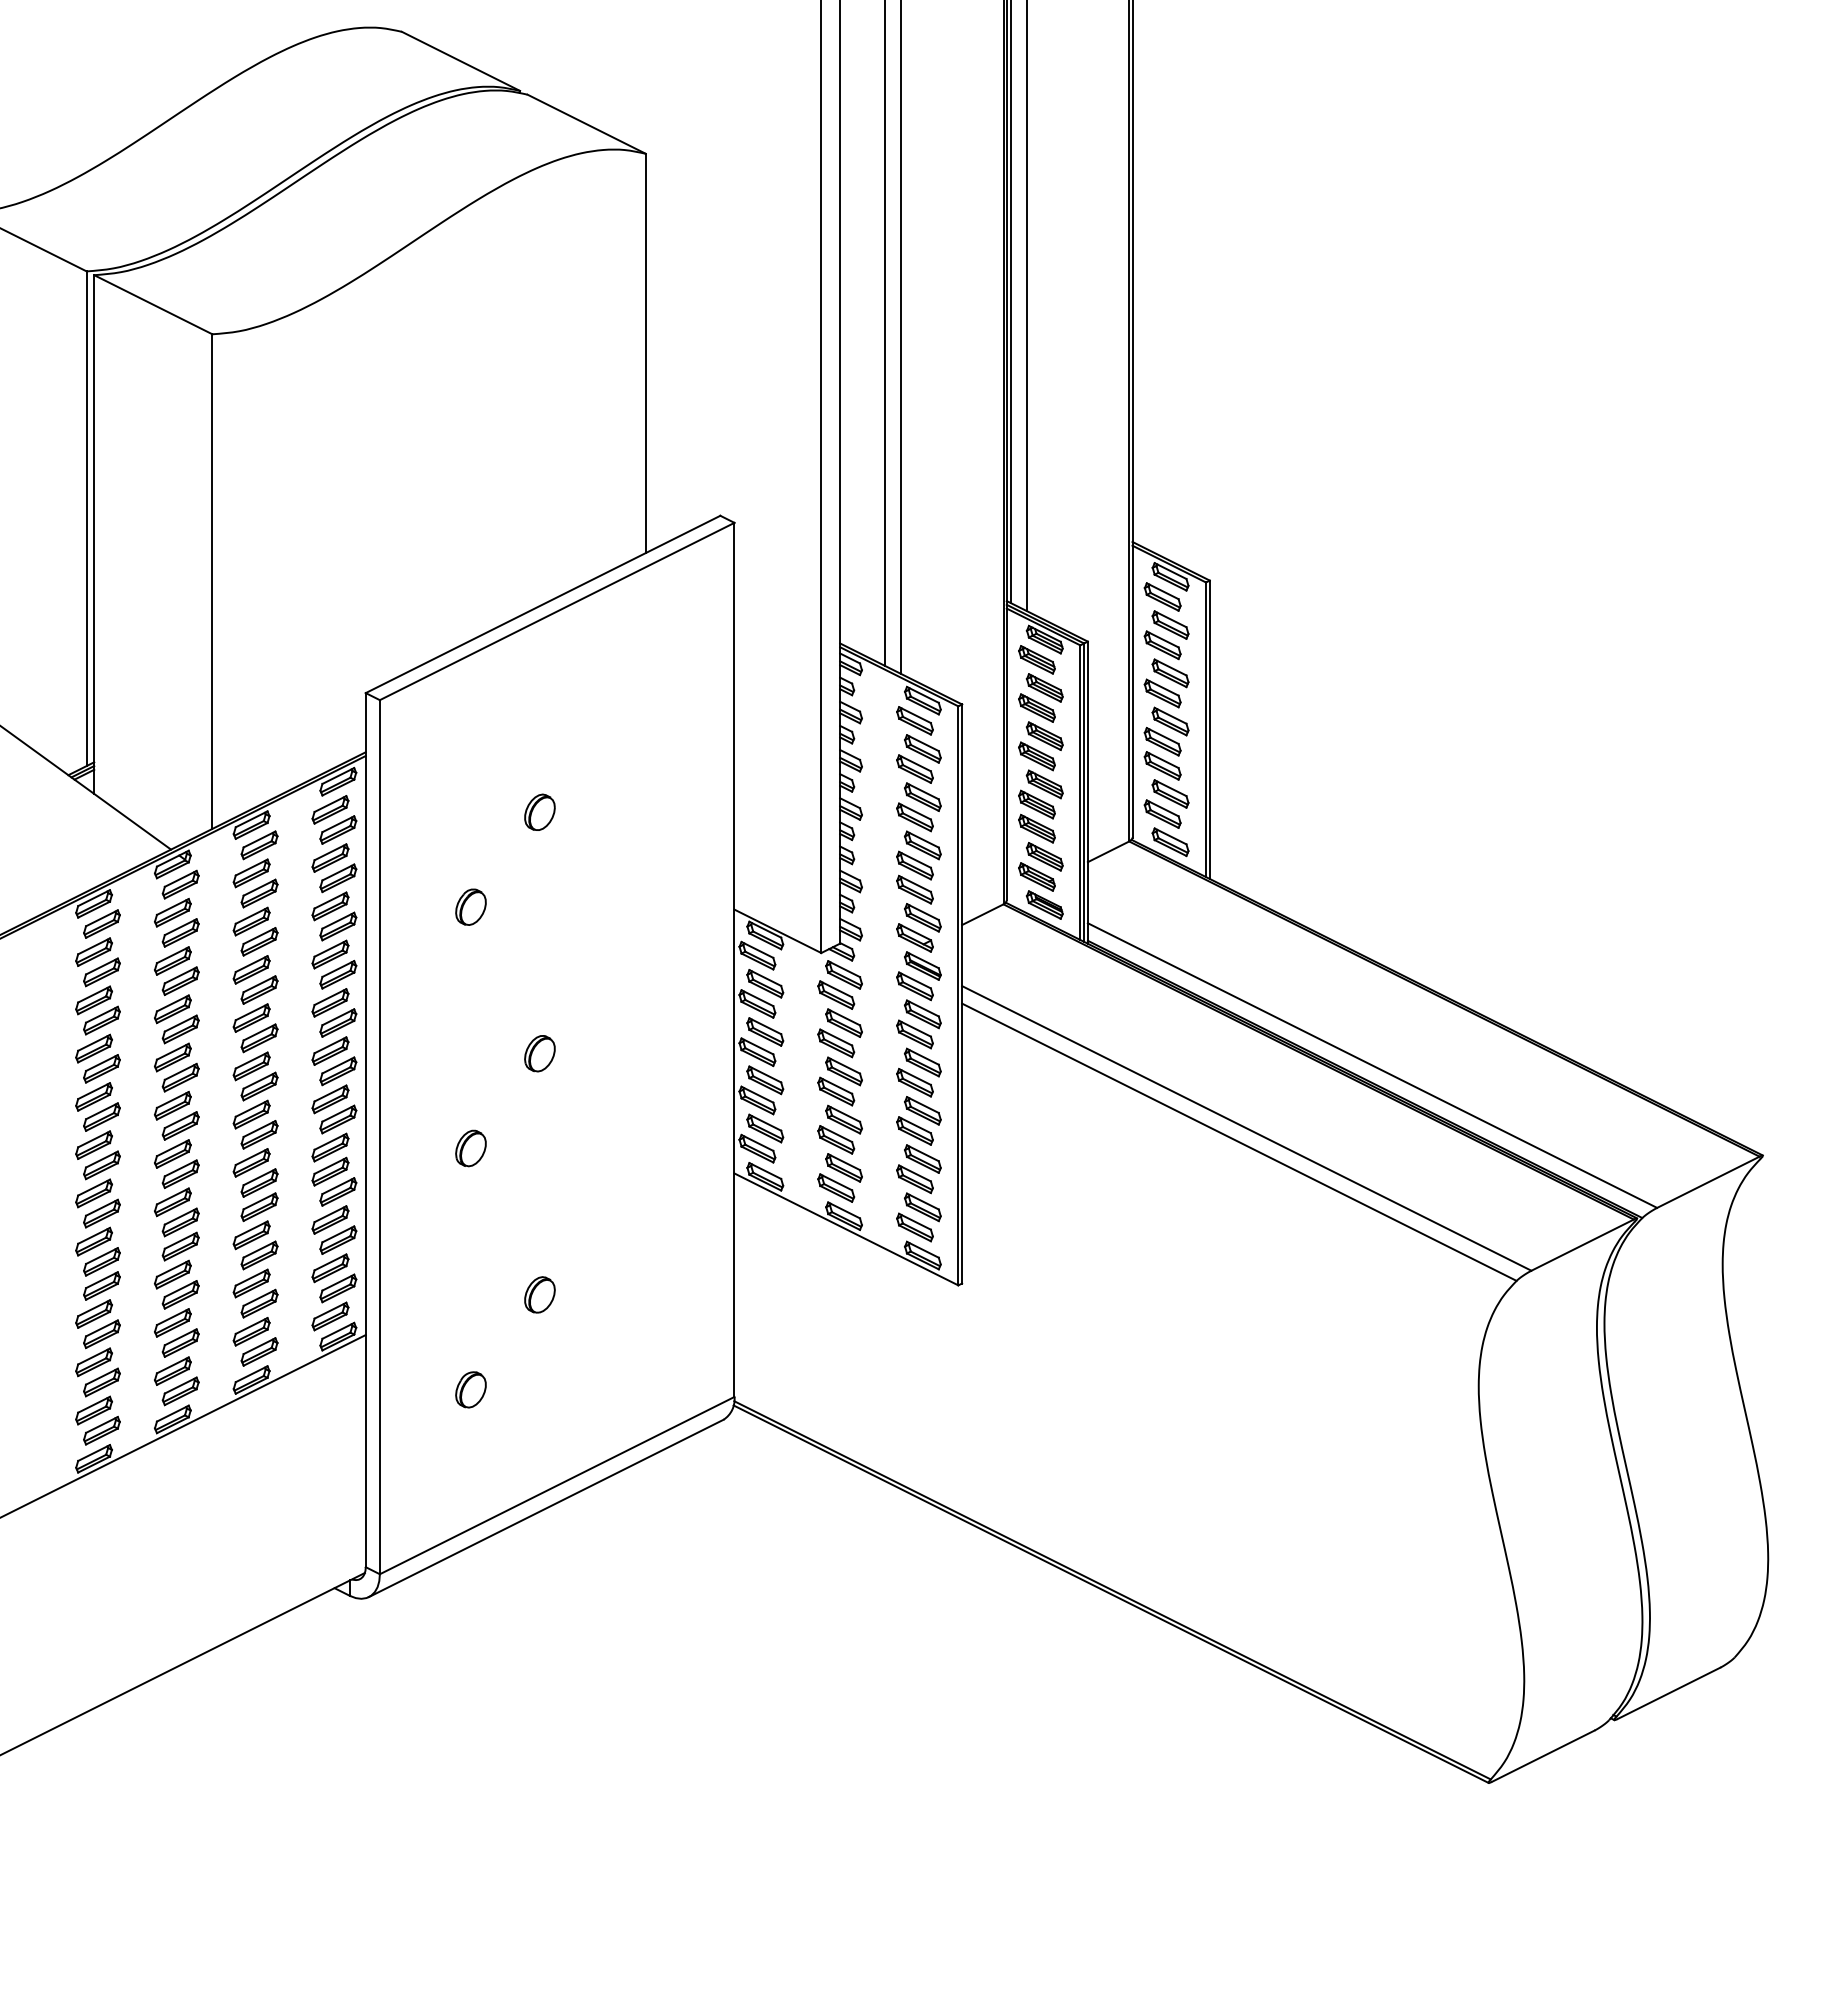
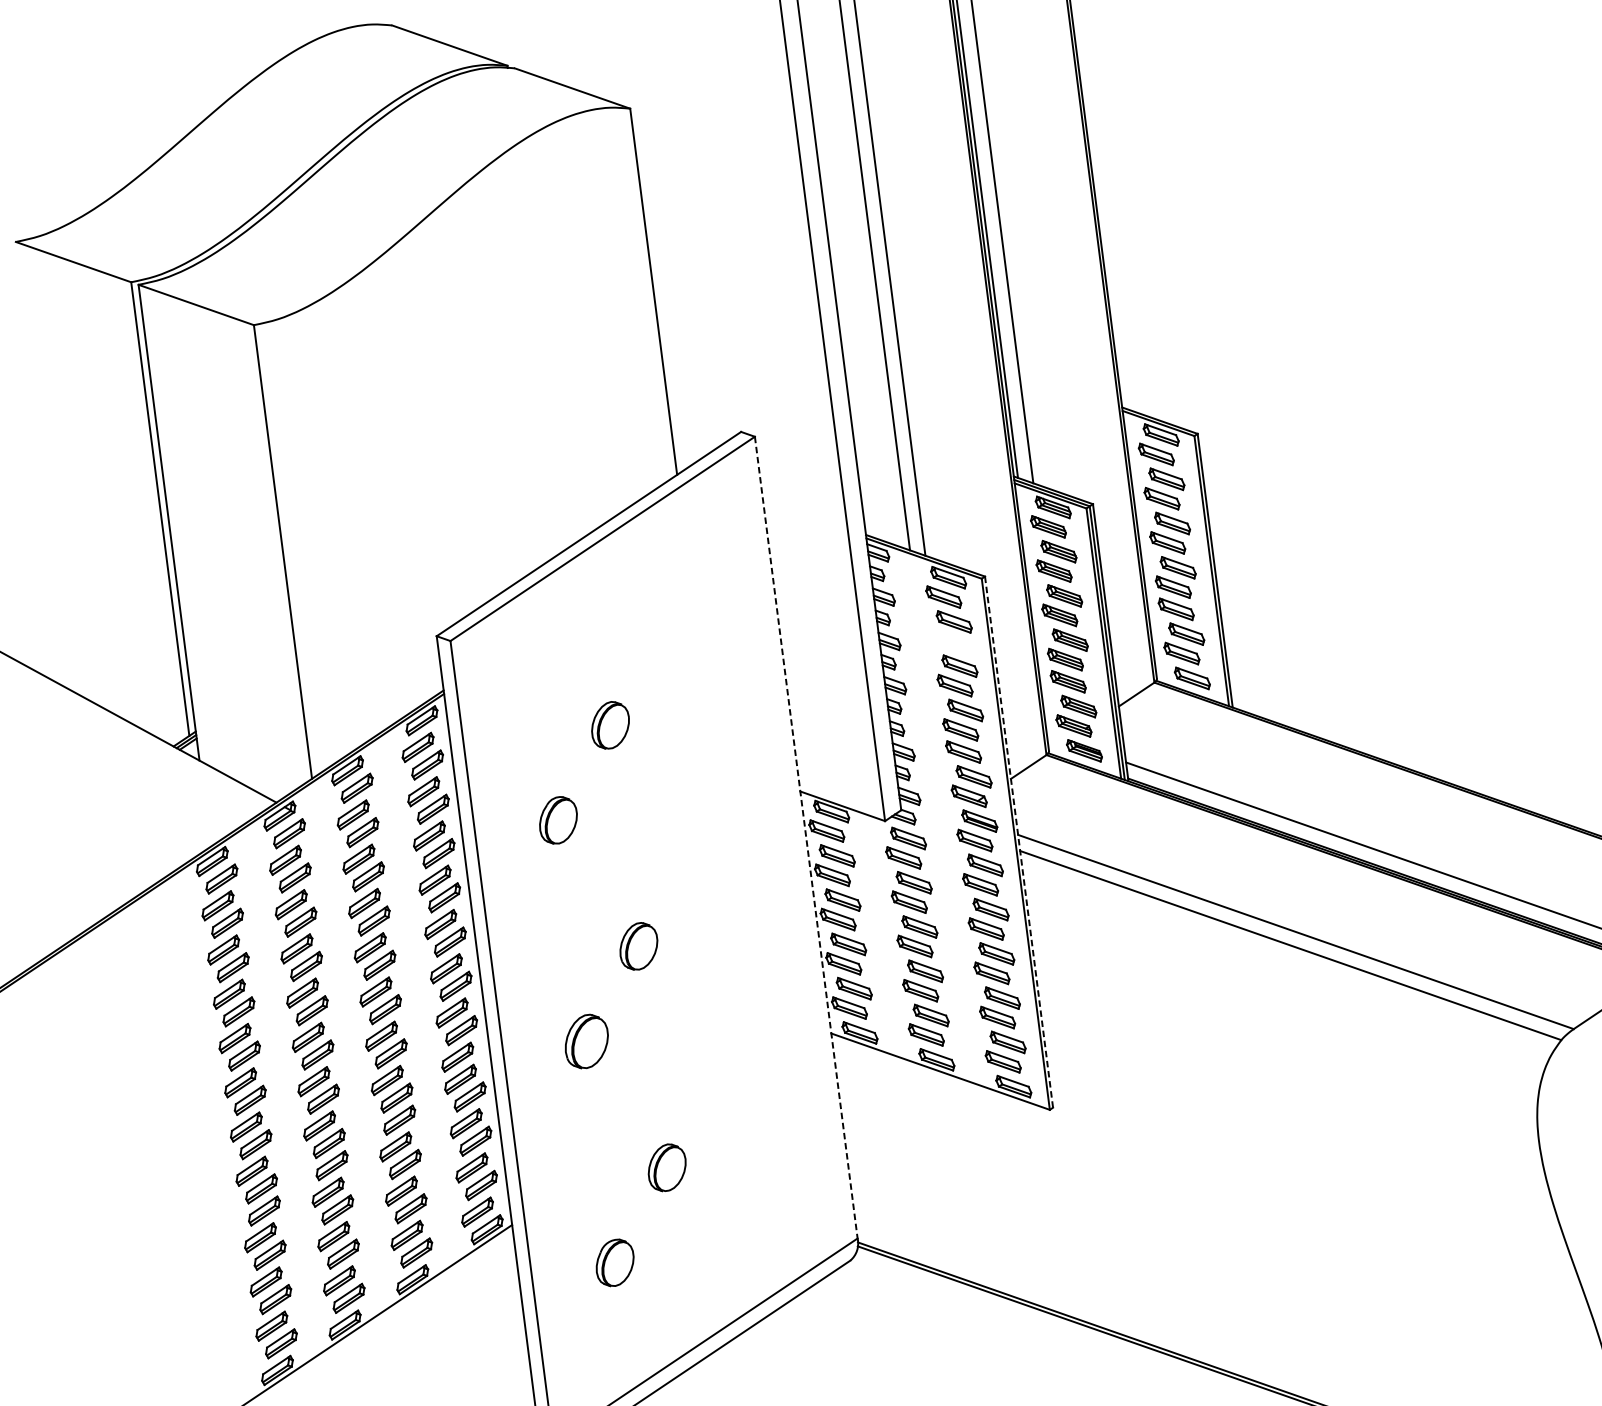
part: (914, 768) -> (948, 640), removed
part: (539, 811) -> (609, 724), size x1.4
part: (470, 906) -> (557, 819), size x1.4
line: (734, 960) -> (806, 838), solid -> dashed
line: (962, 993) -> (1019, 841), solid -> dashed
part: (539, 1053) -> (638, 946), size x1.4
part: (470, 1148) -> (586, 1041), size x1.6
part: (539, 1294) -> (666, 1167), size x1.4
part: (470, 1389) -> (614, 1262), size x1.4

